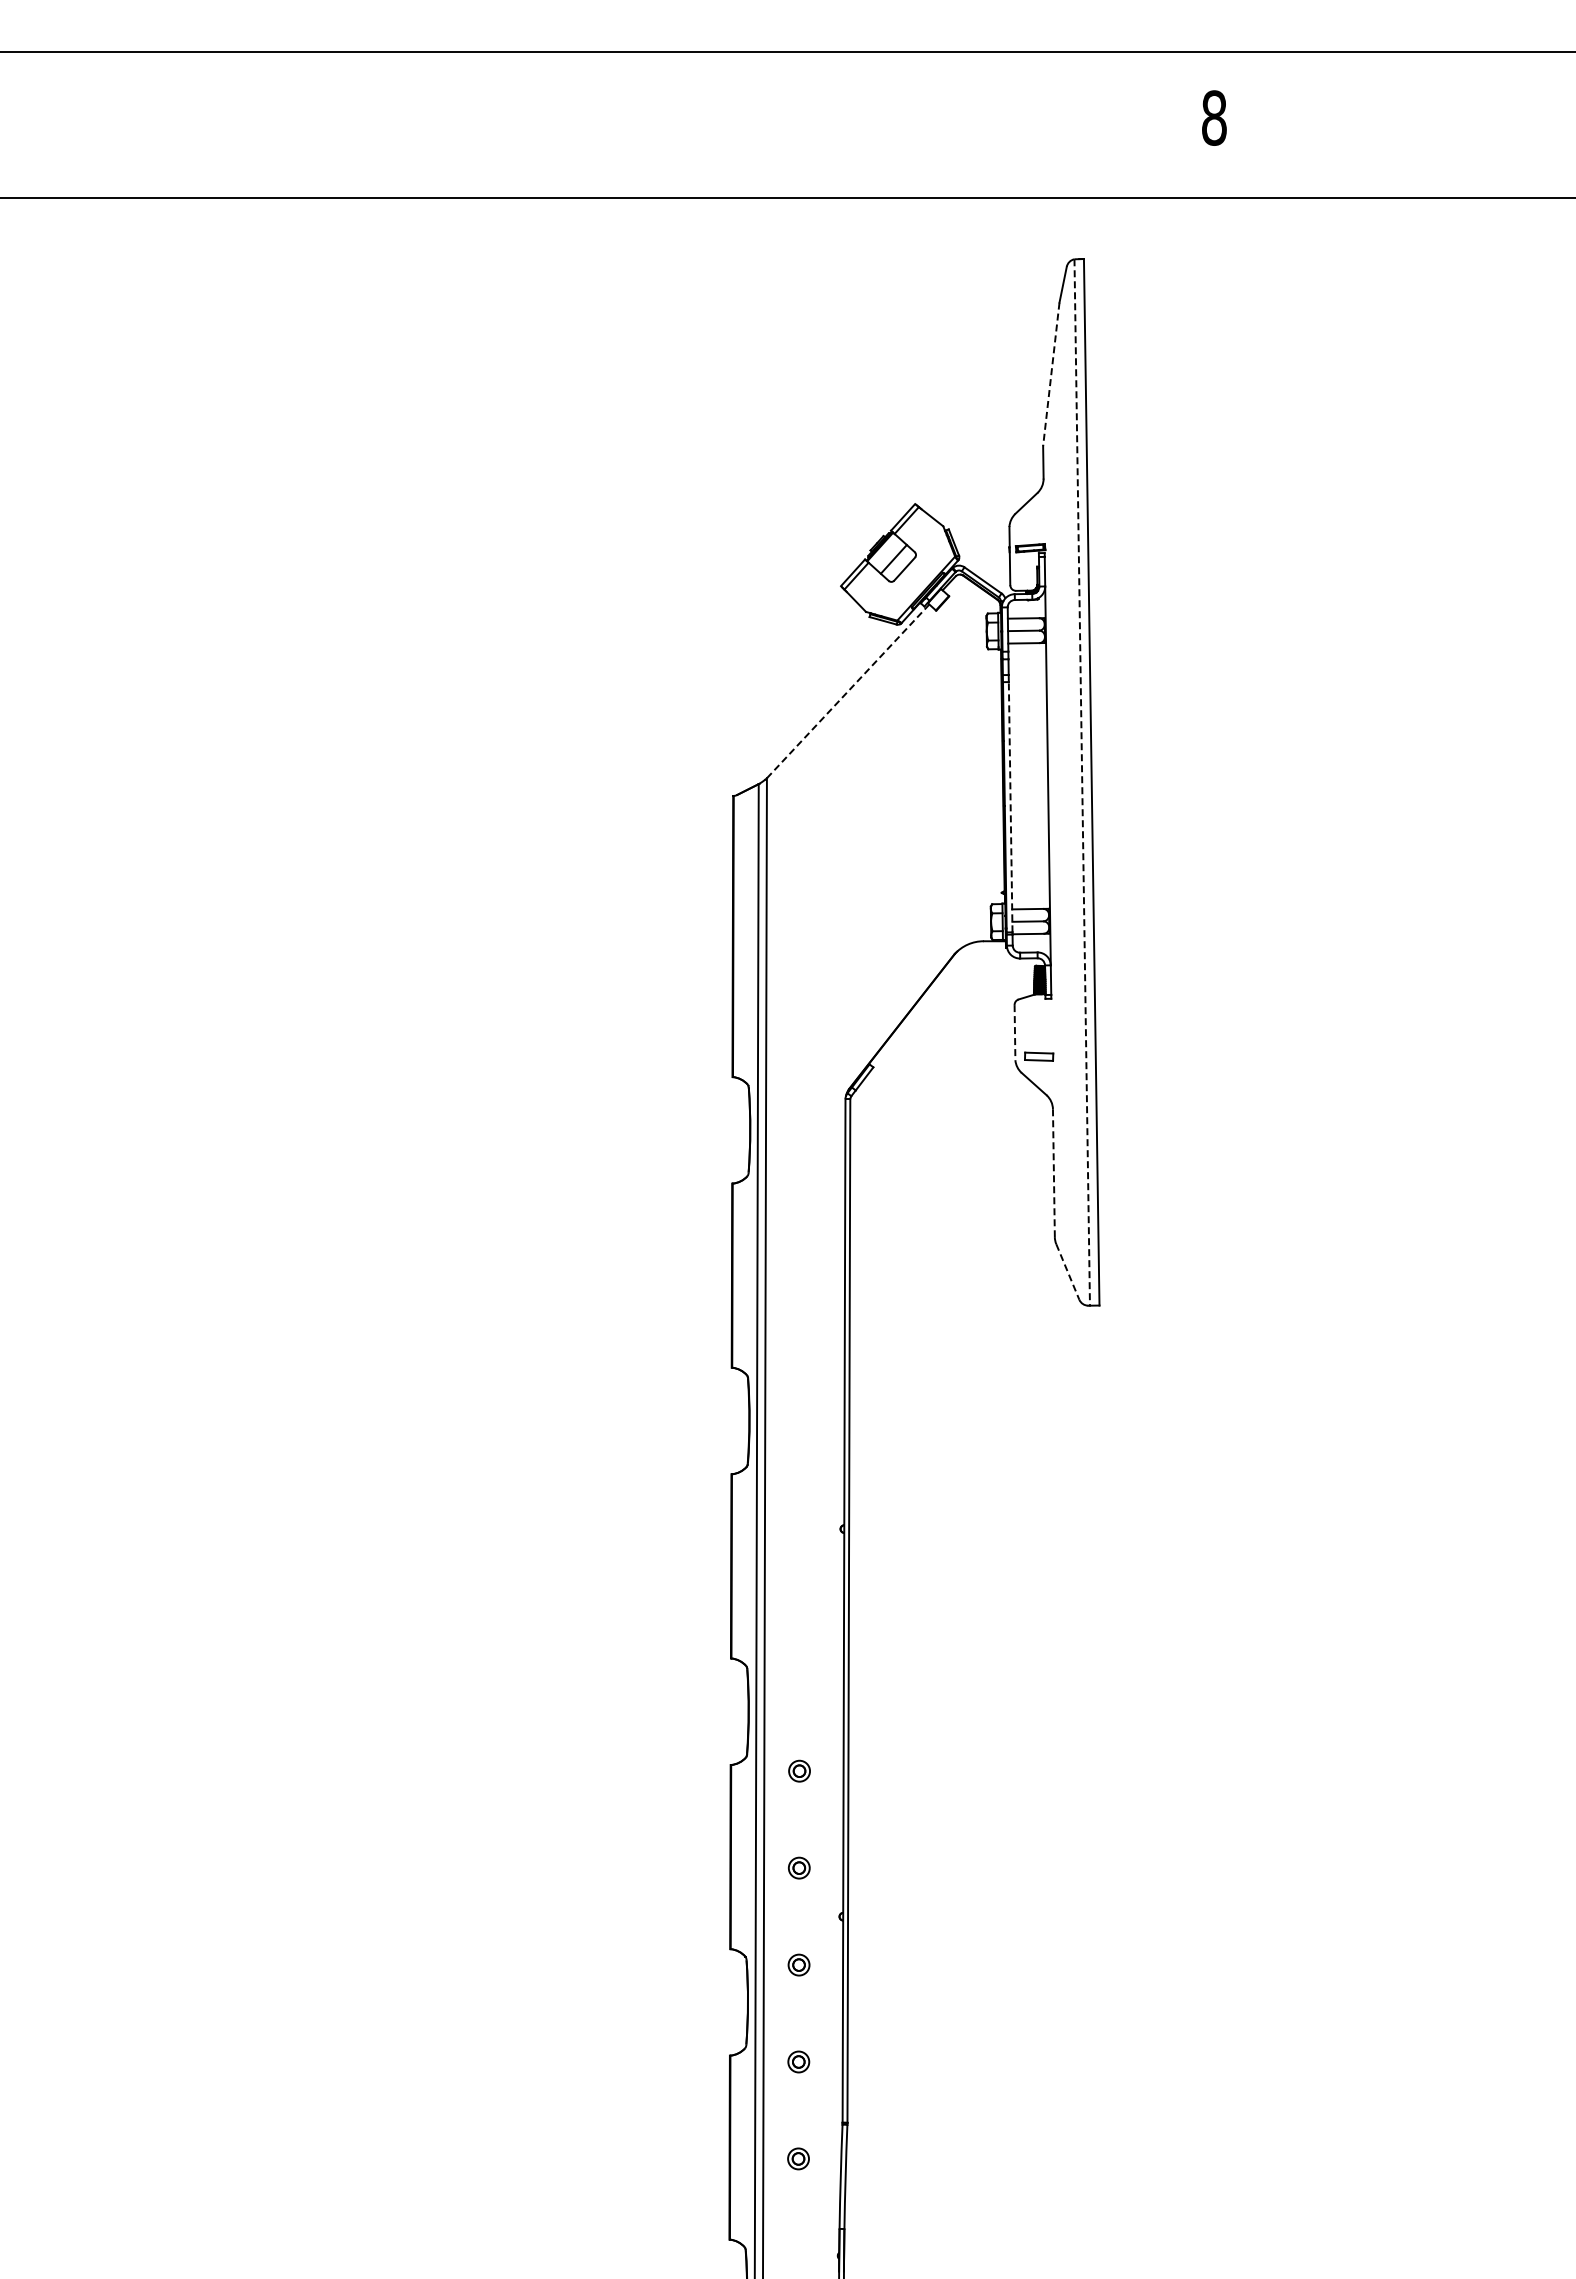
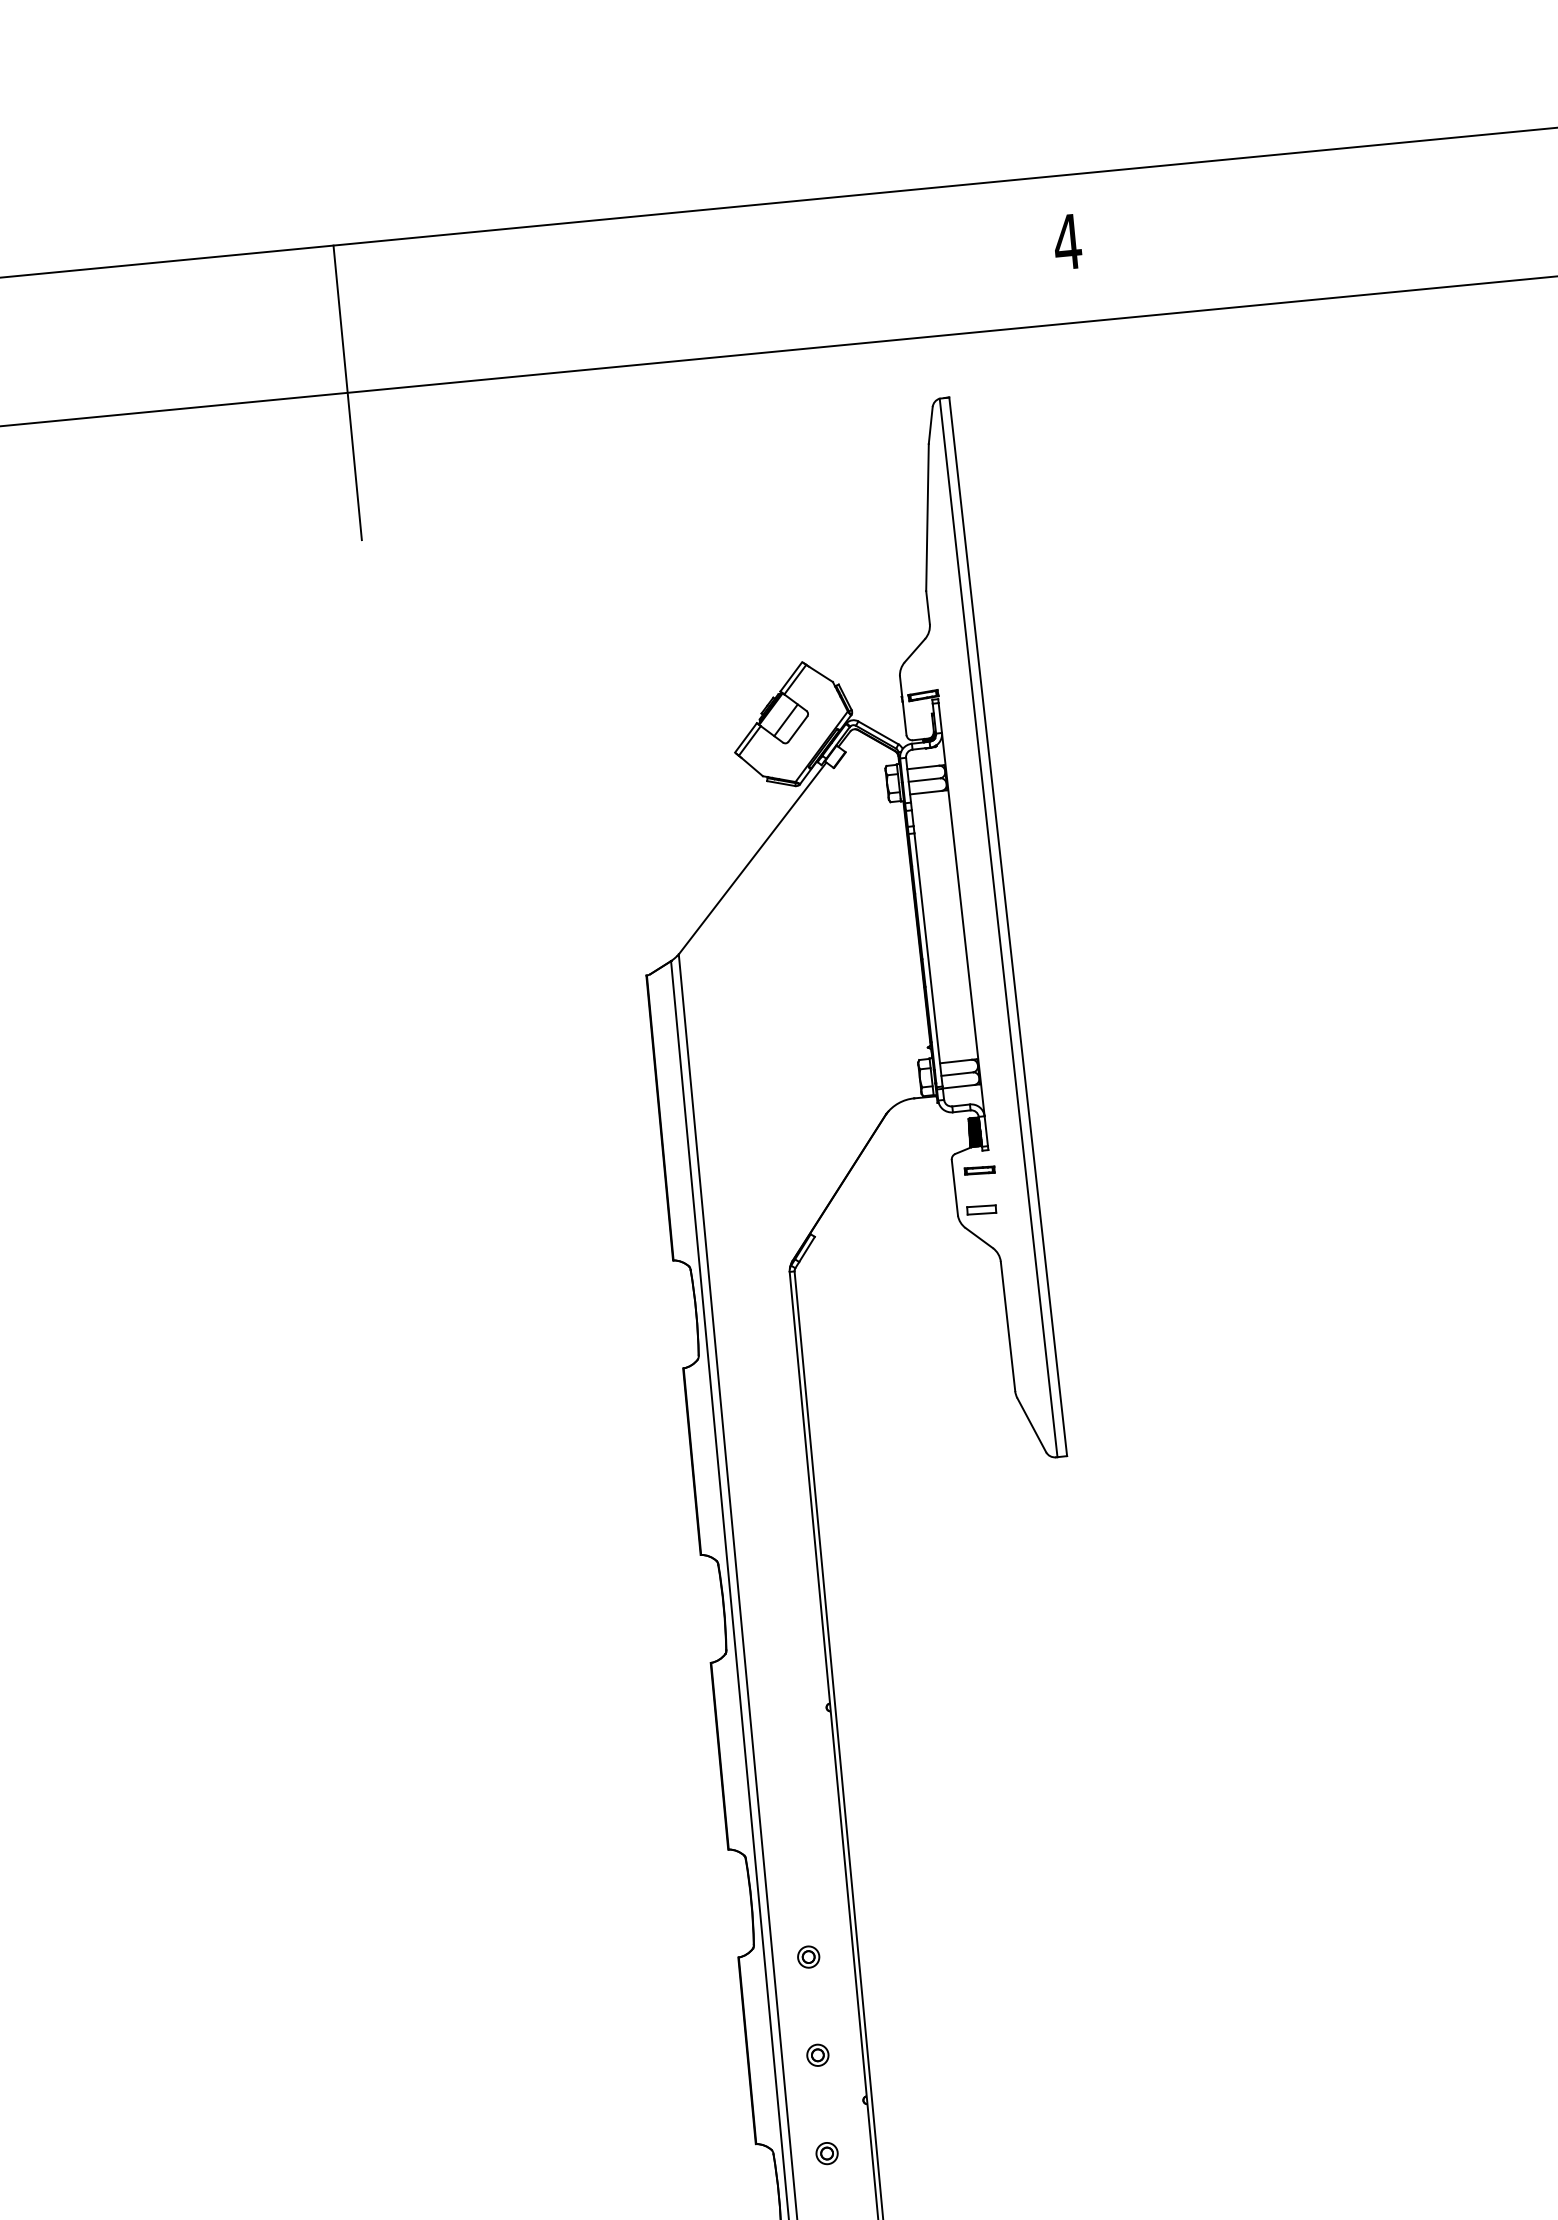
text: (1214, 117) -> (1067, 241), 8 -> 4
line: (495, 197) -> (347, 392), added
line: (1051, 374) -> (927, 517), dashed -> solid
line: (848, 691) -> (752, 858), dashed -> solid
line: (1082, 782) -> (998, 927), dashed -> solid
line: (1010, 806) -> (928, 959), dashed -> solid
part: (1040, 1017) -> (979, 1170), added
line: (1014, 1032) -> (954, 1187), dashed -> solid
line: (1053, 1173) -> (1007, 1326), dashed -> solid
line: (1068, 1272) -> (1032, 1425), dashed -> solid

